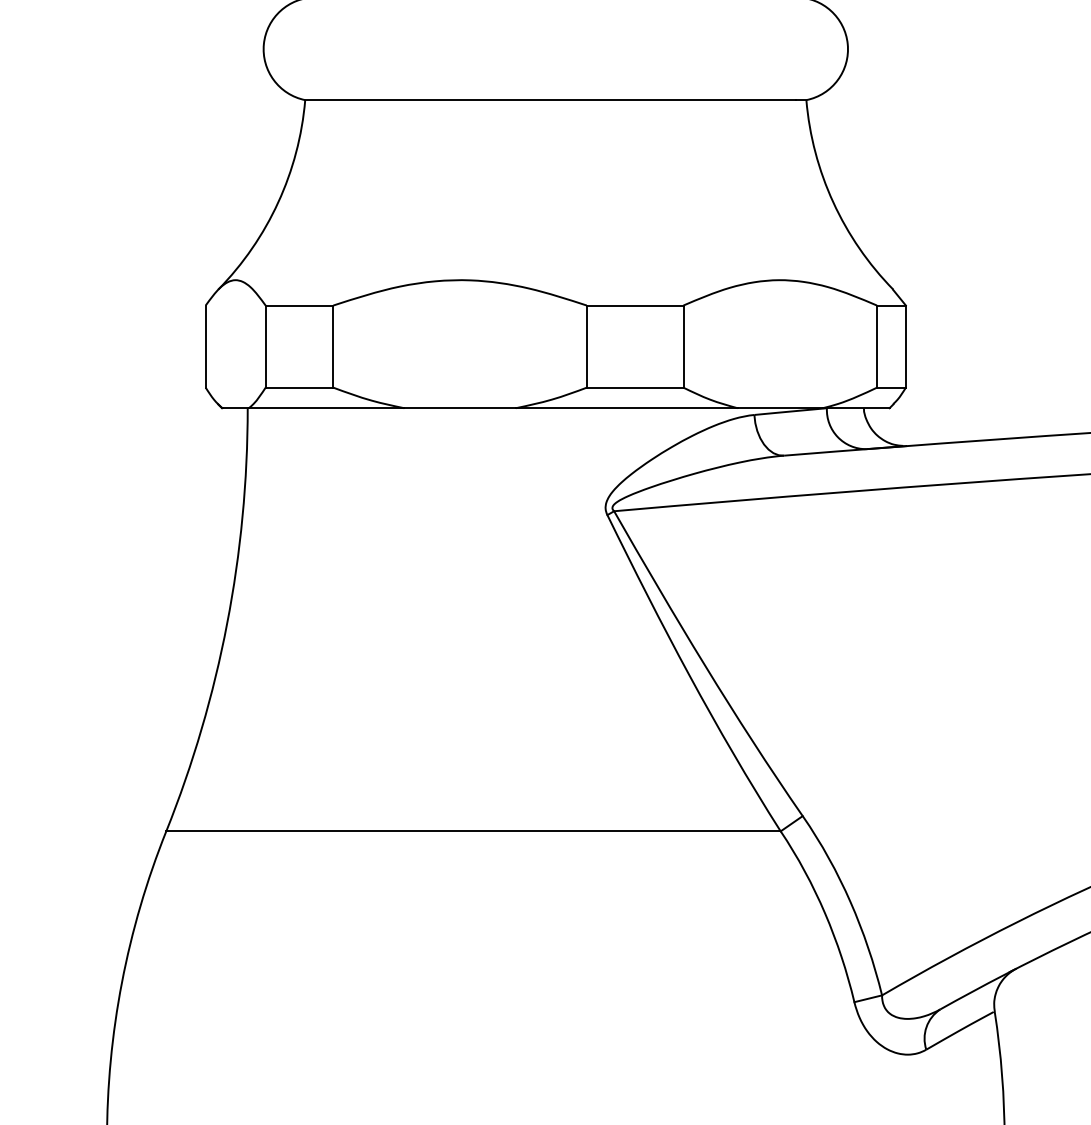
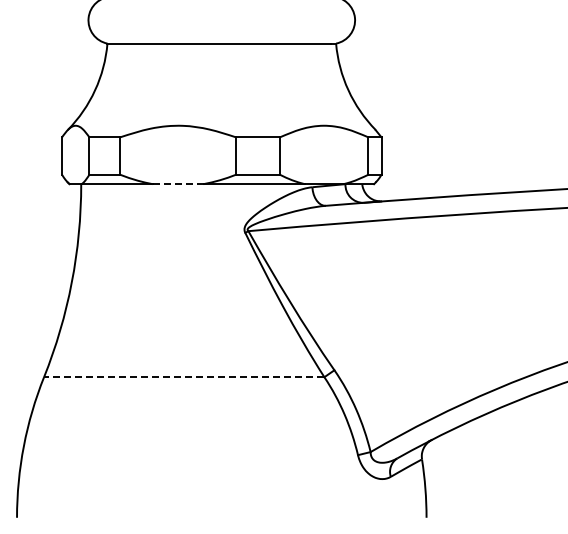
line: (460, 408) -> (178, 184), solid -> dashed
line: (471, 831) -> (183, 377), solid -> dashed

